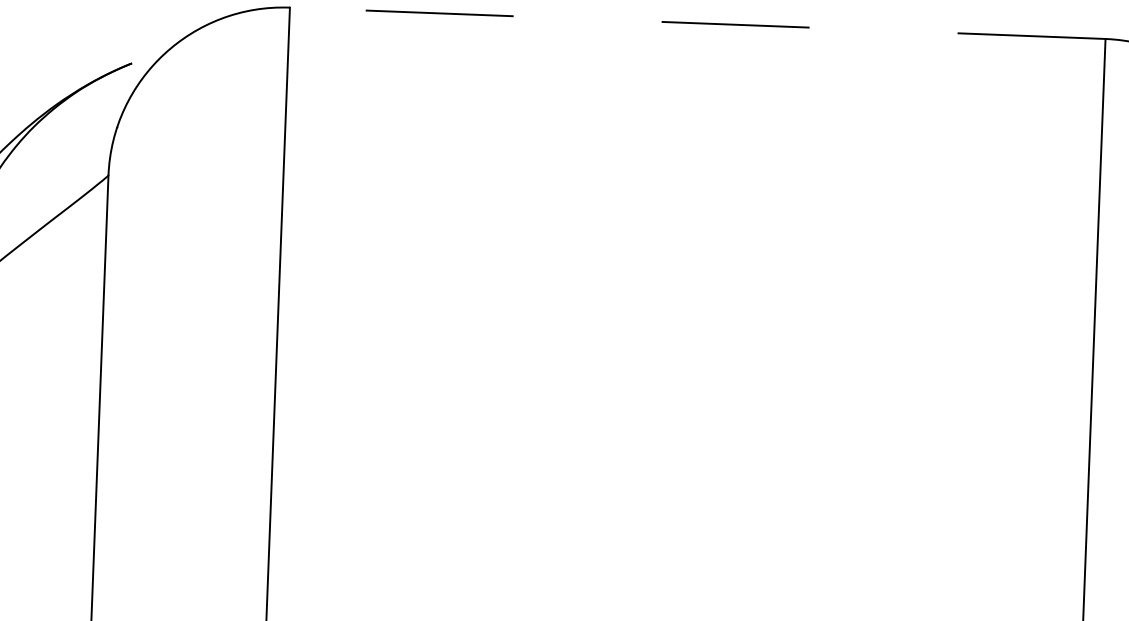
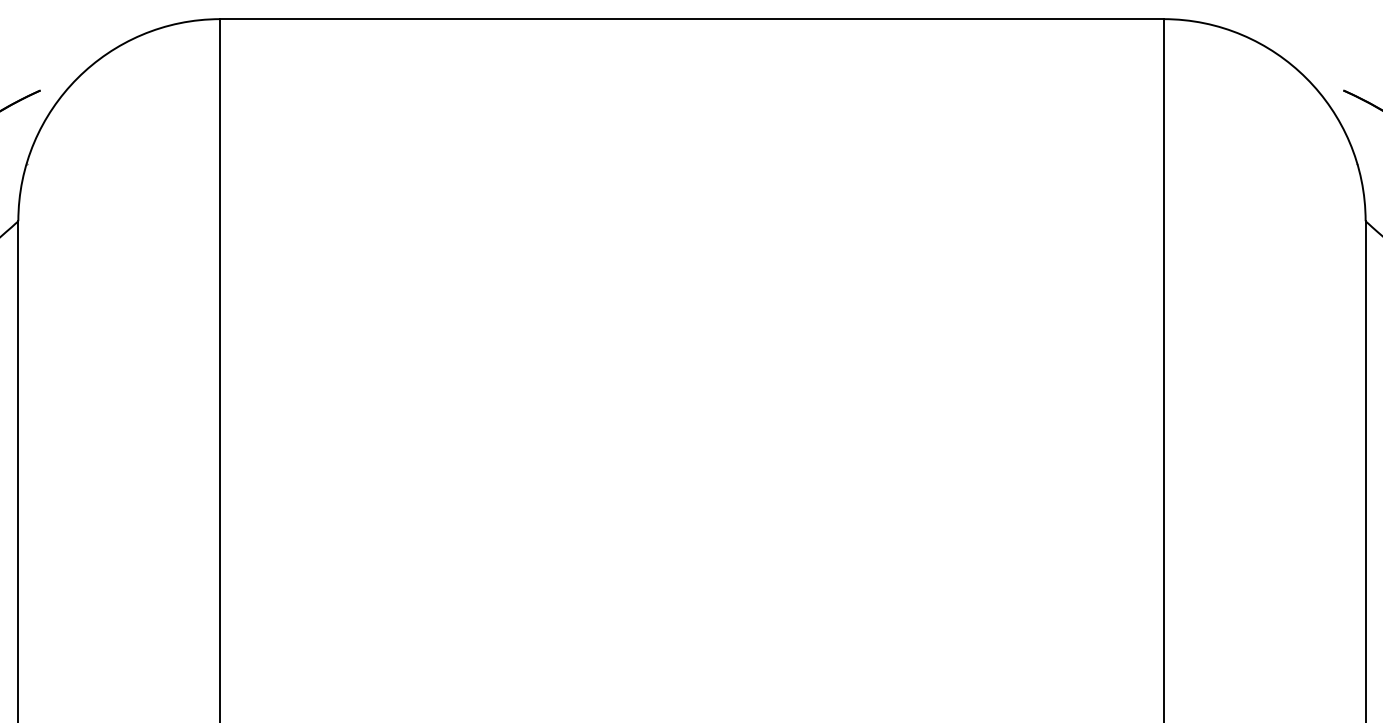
line: (698, 23) -> (692, 19), dashed -> solid

